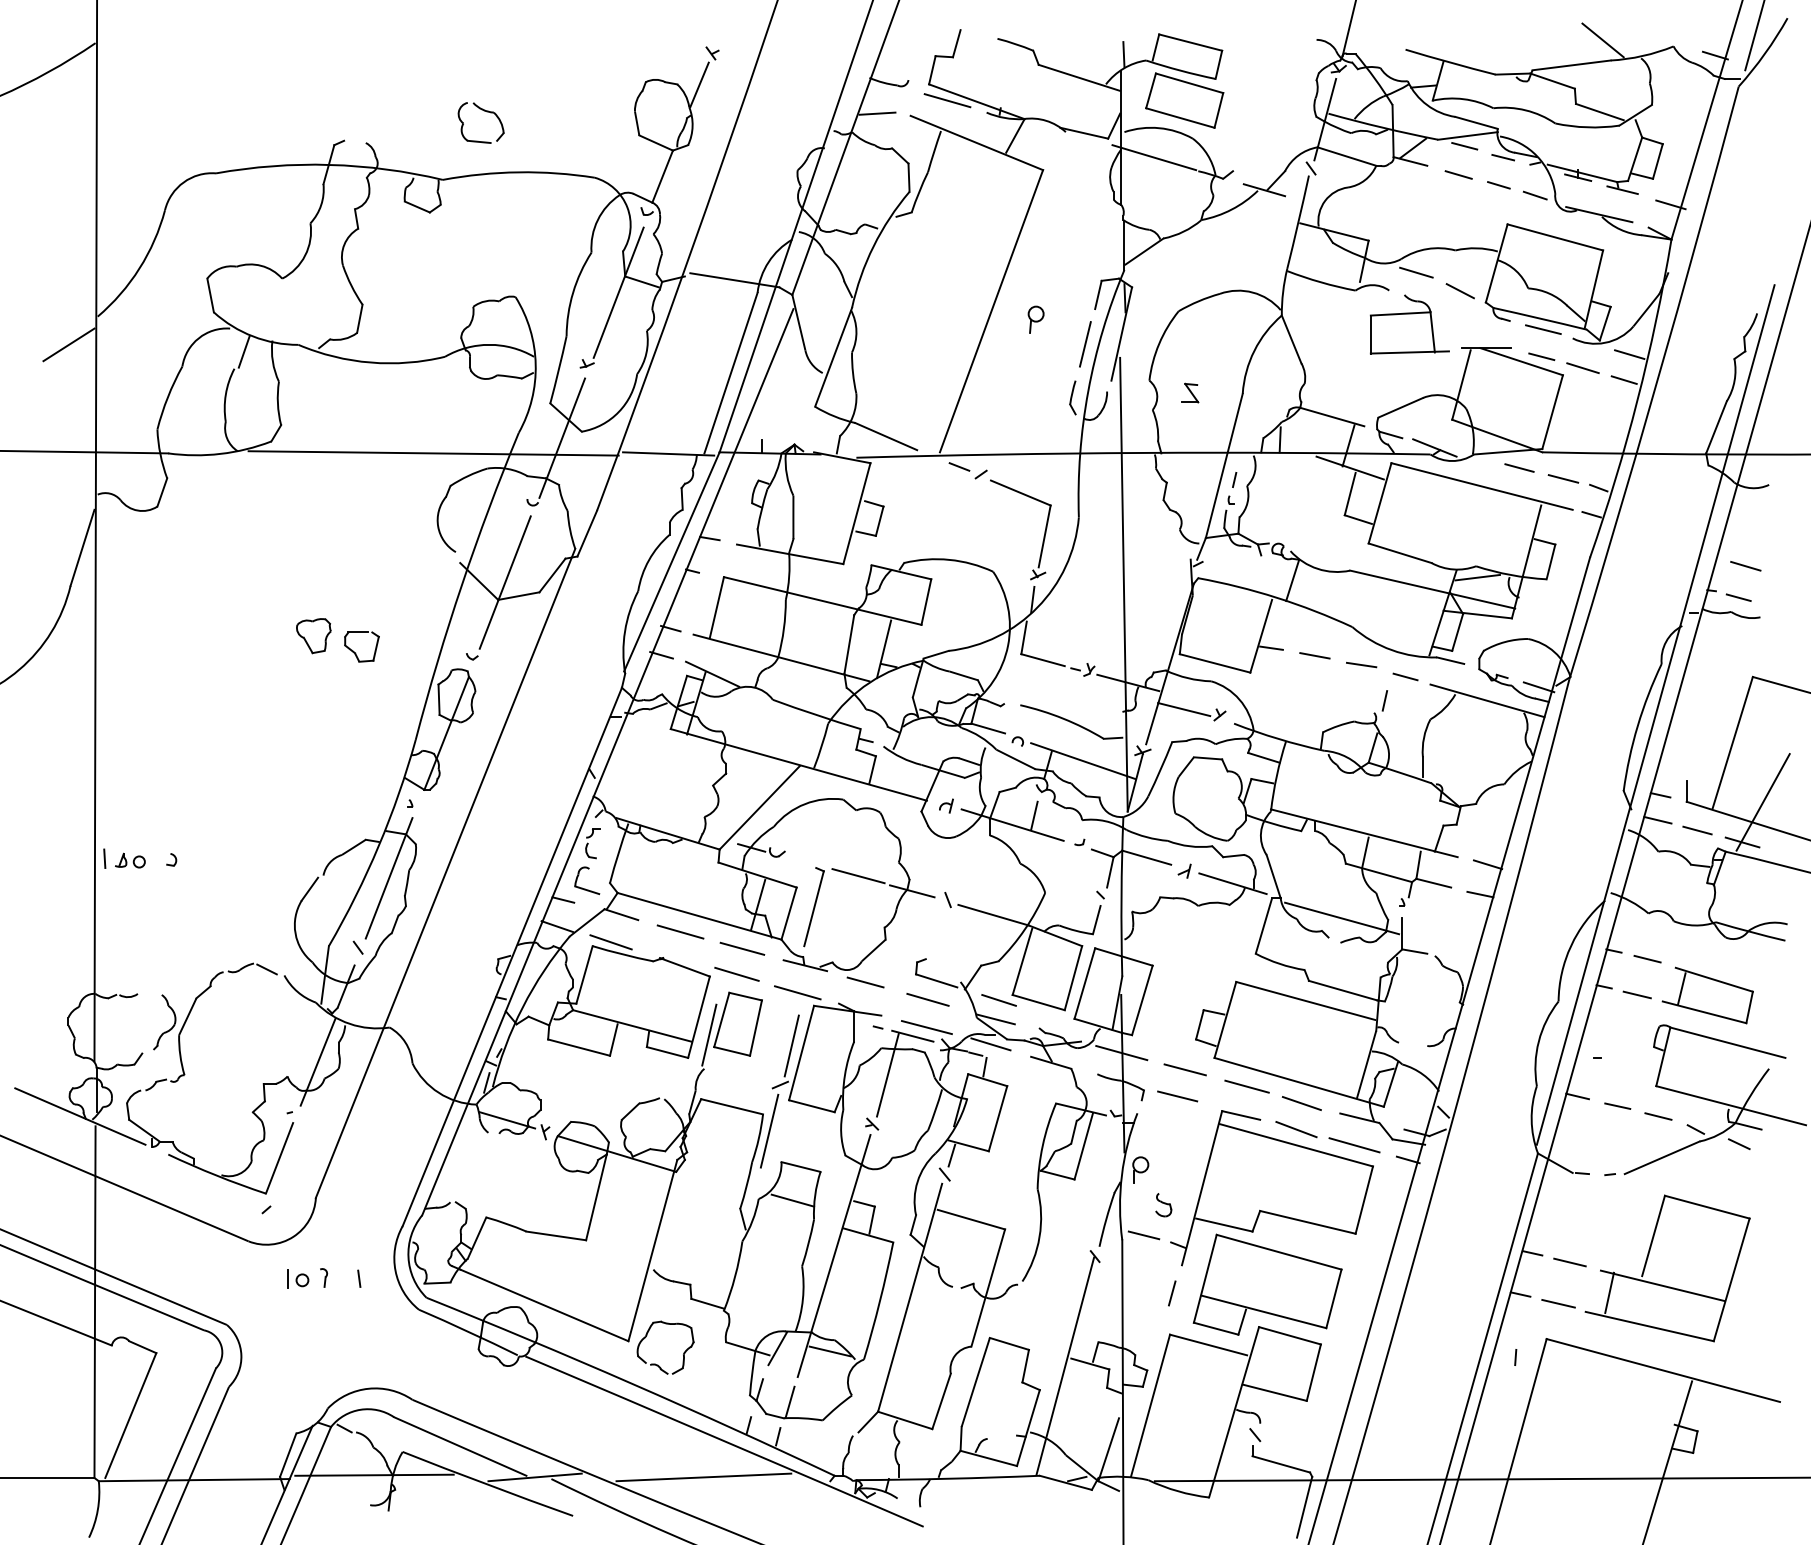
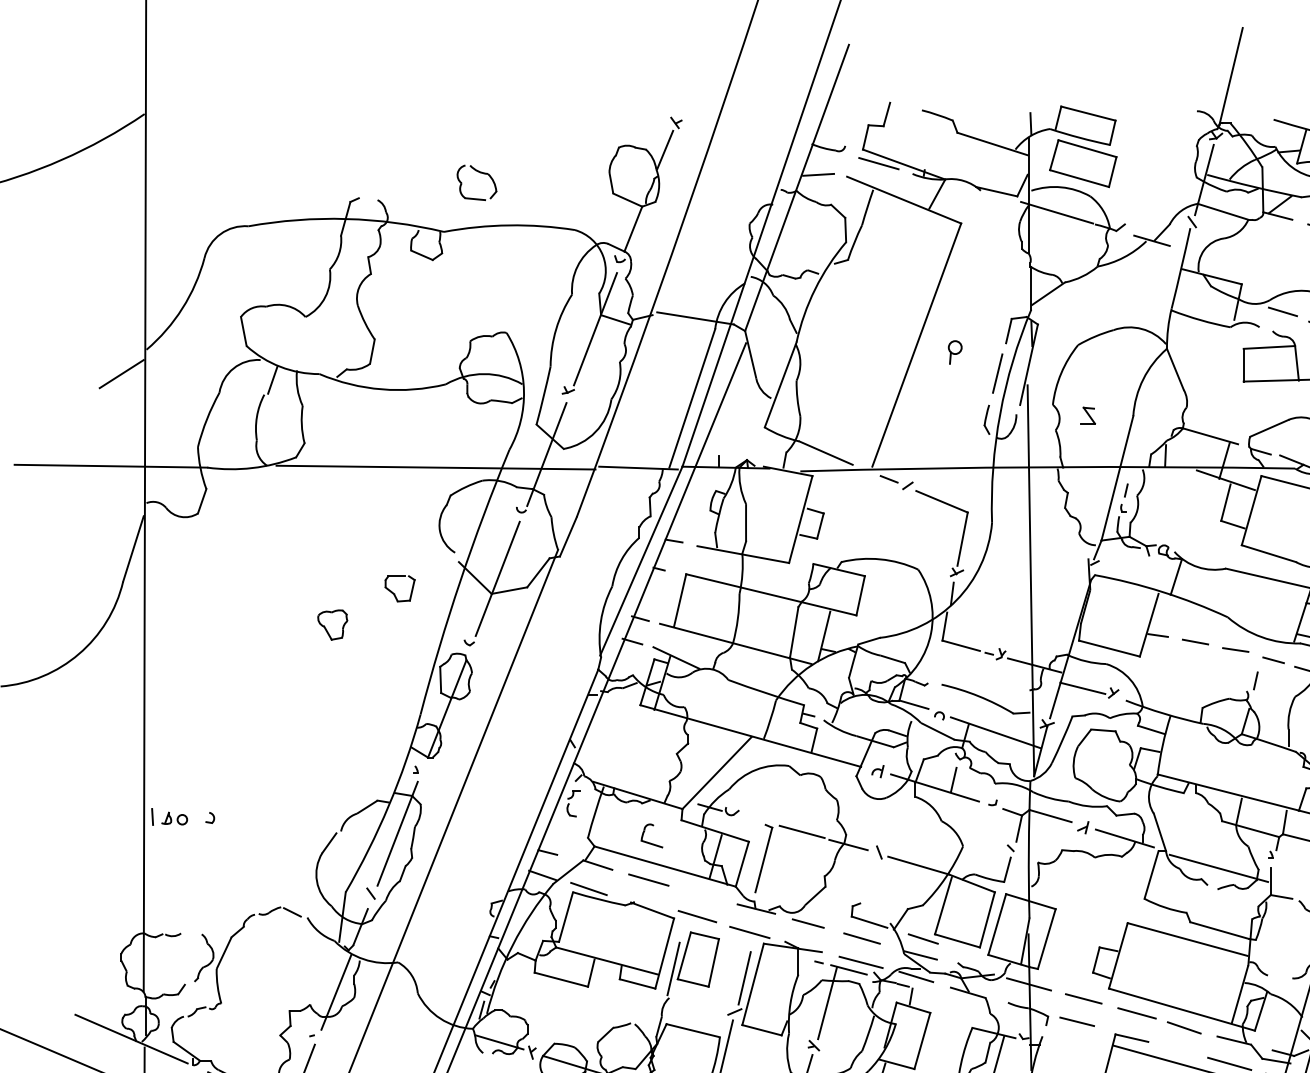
part: (355, 652) -> (394, 593), moved
part: (585, 888) -> (650, 842), moved
line: (742, 948) -> (702, 894), removed
line: (1296, 1129) -> (1179, 1050), removed

